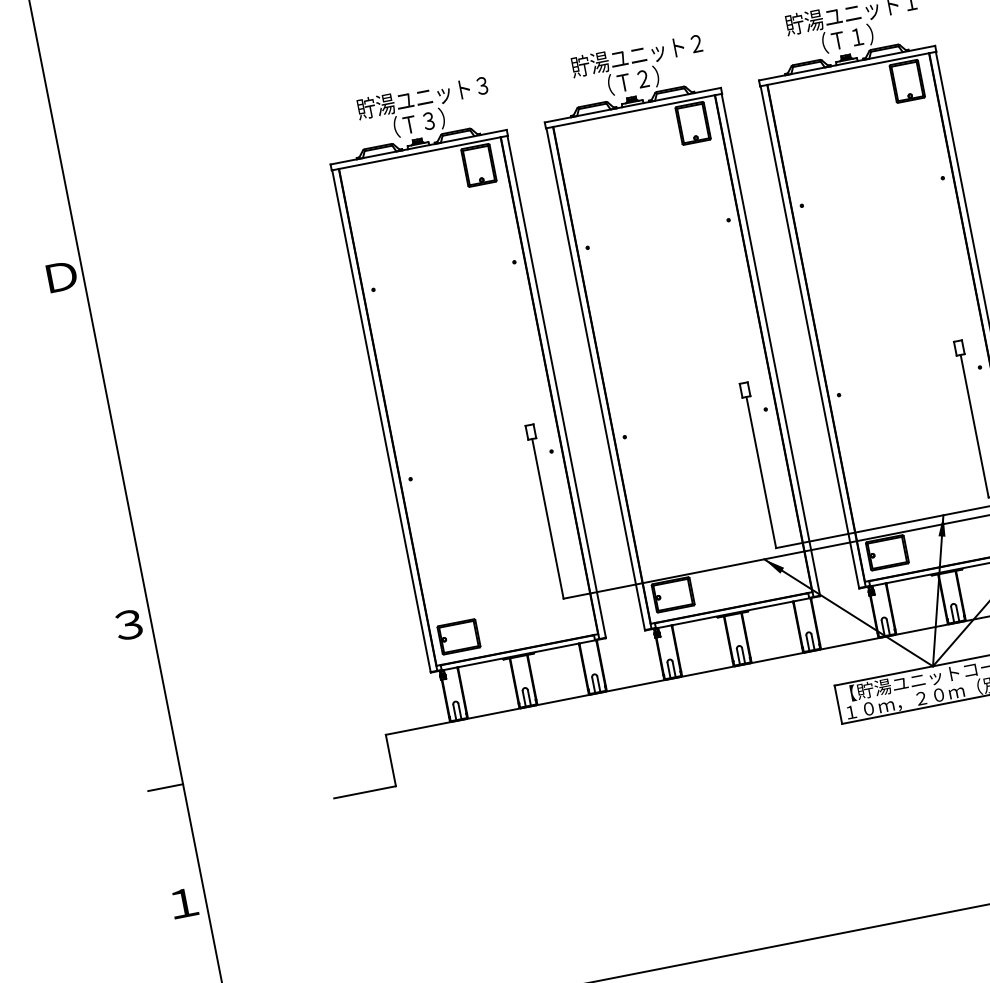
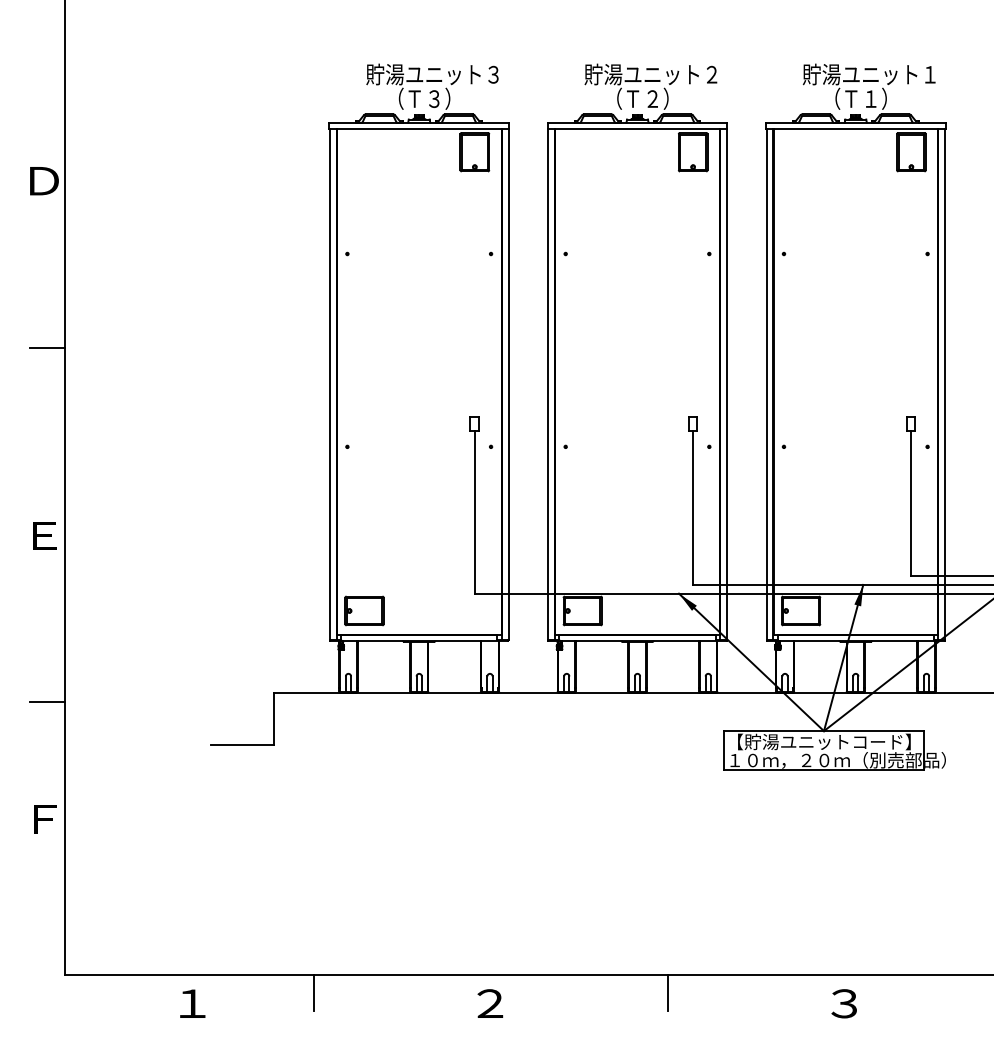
line: (97, 439) -> (47, 347), added
text: (129, 624) -> (43, 535), ３ -> Ｅ
text: (184, 903) -> (43, 819), １ -> Ｆ
line: (830, 952) -> (668, 992), added

